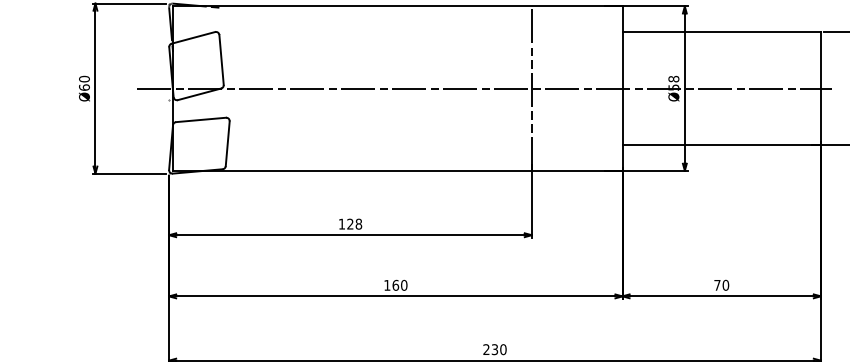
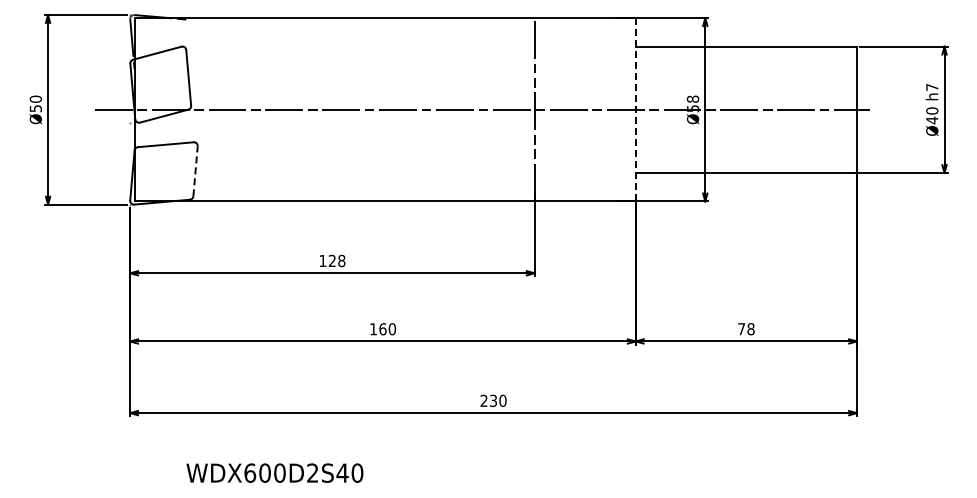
text: (84, 87) -> (35, 108), Ø60 -> Ø50
line: (622, 88) -> (635, 109), solid -> dashed
line: (227, 143) -> (195, 170), solid -> dashed
text: (725, 285) -> (750, 329), 70 -> 78

